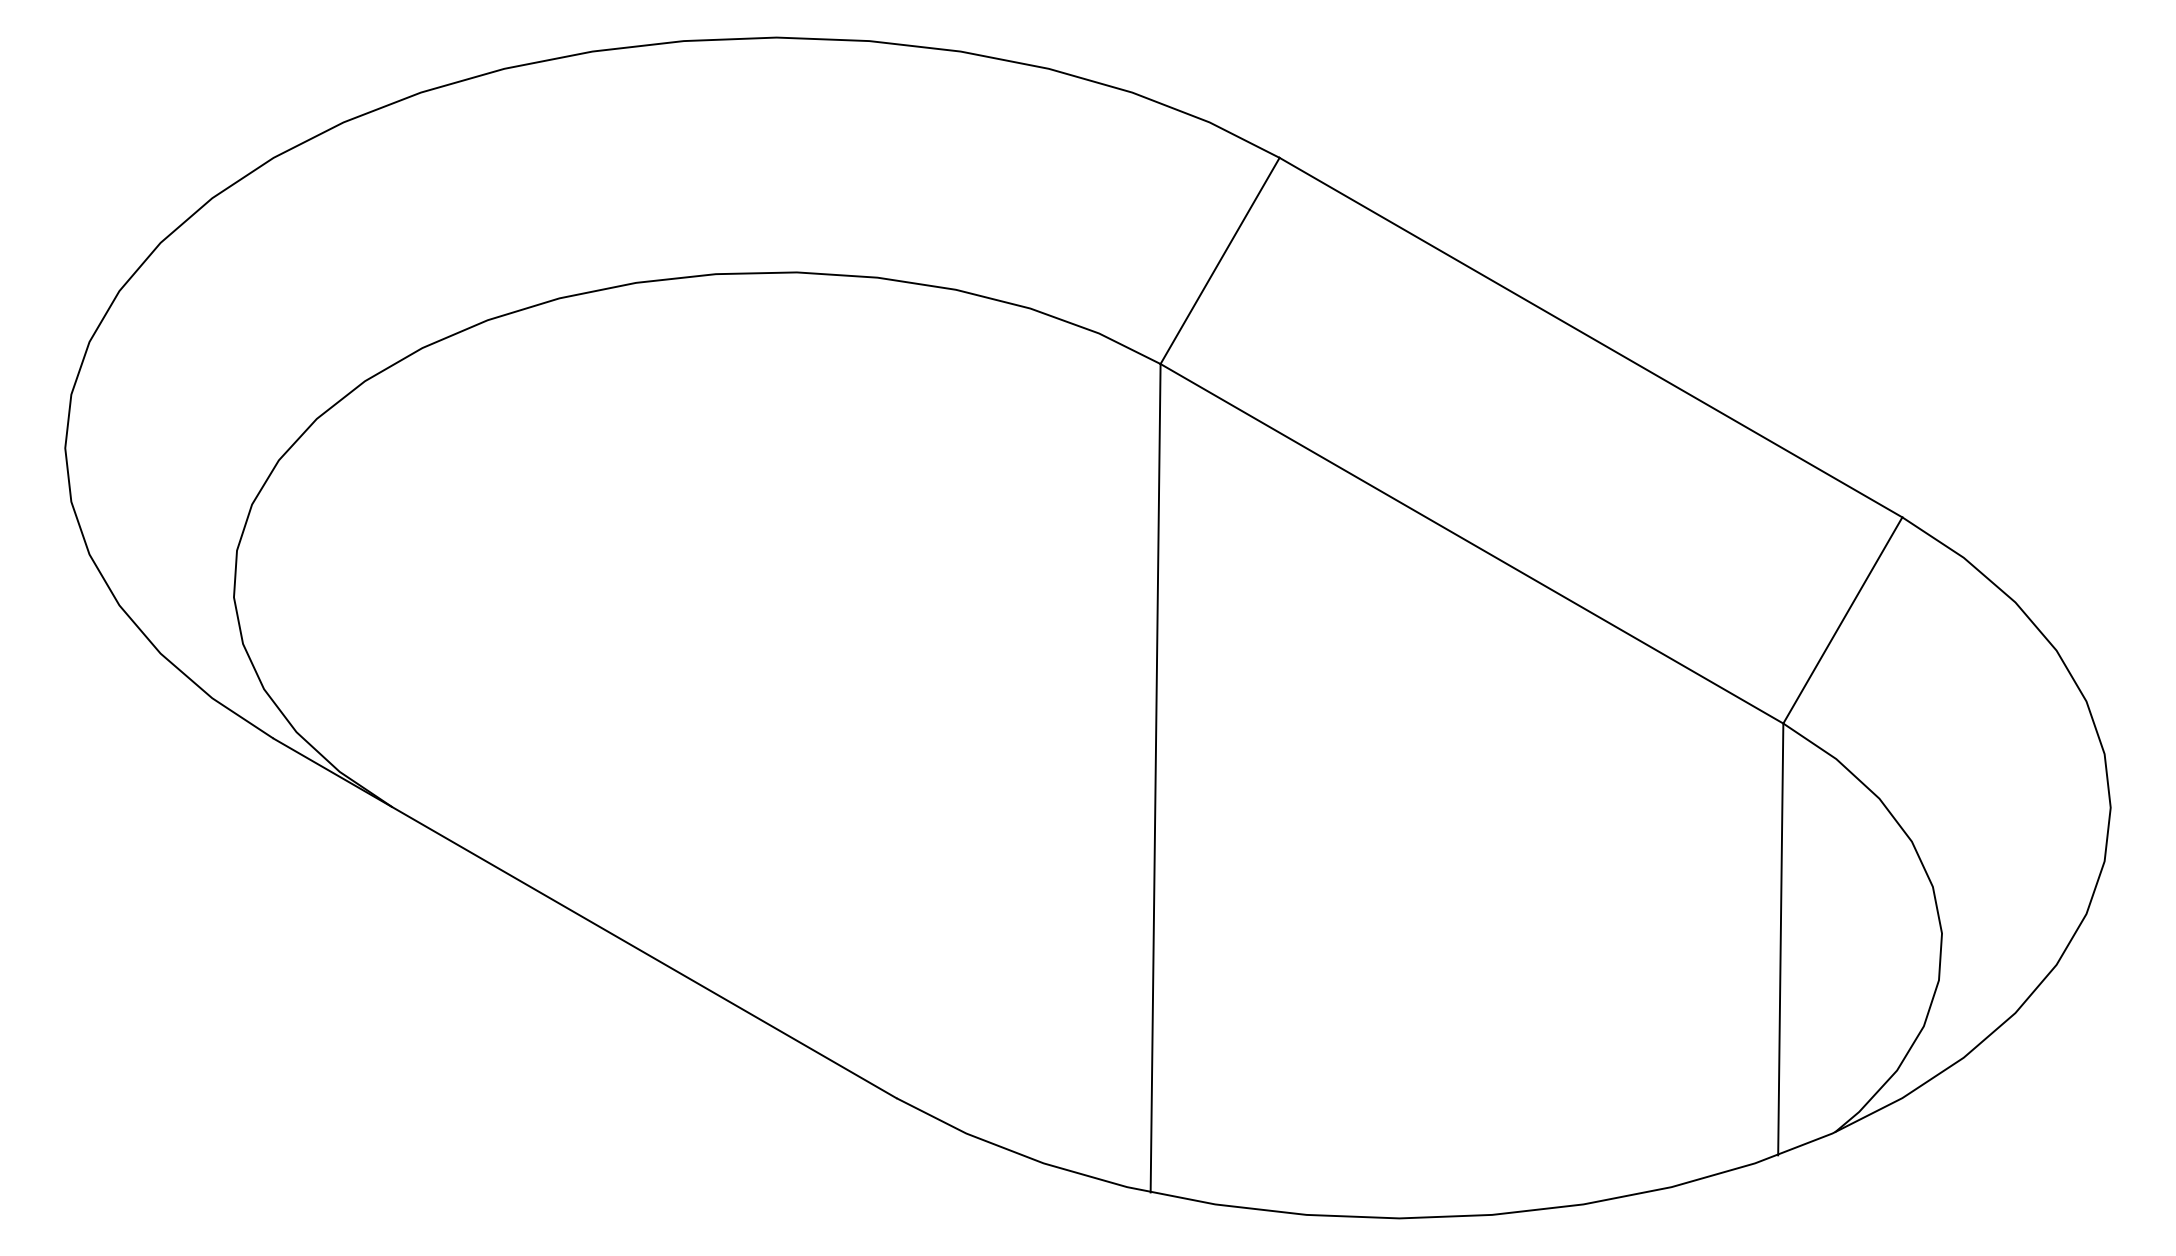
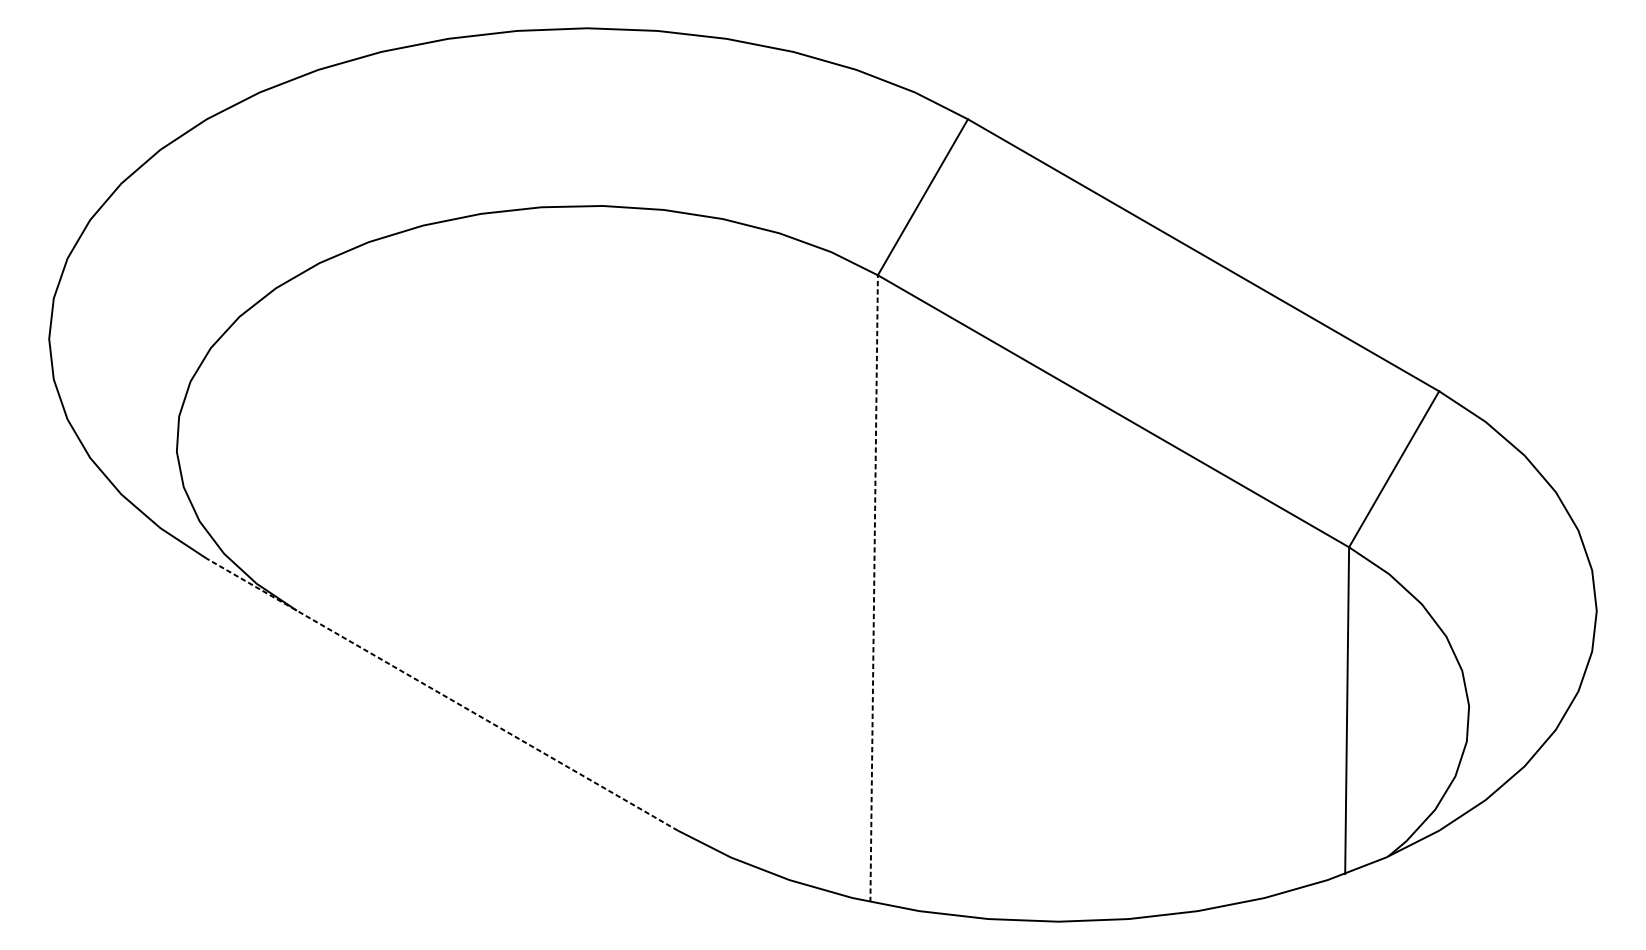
line: (1155, 777) -> (874, 588), solid -> dashed
line: (585, 918) -> (442, 694), solid -> dashed

